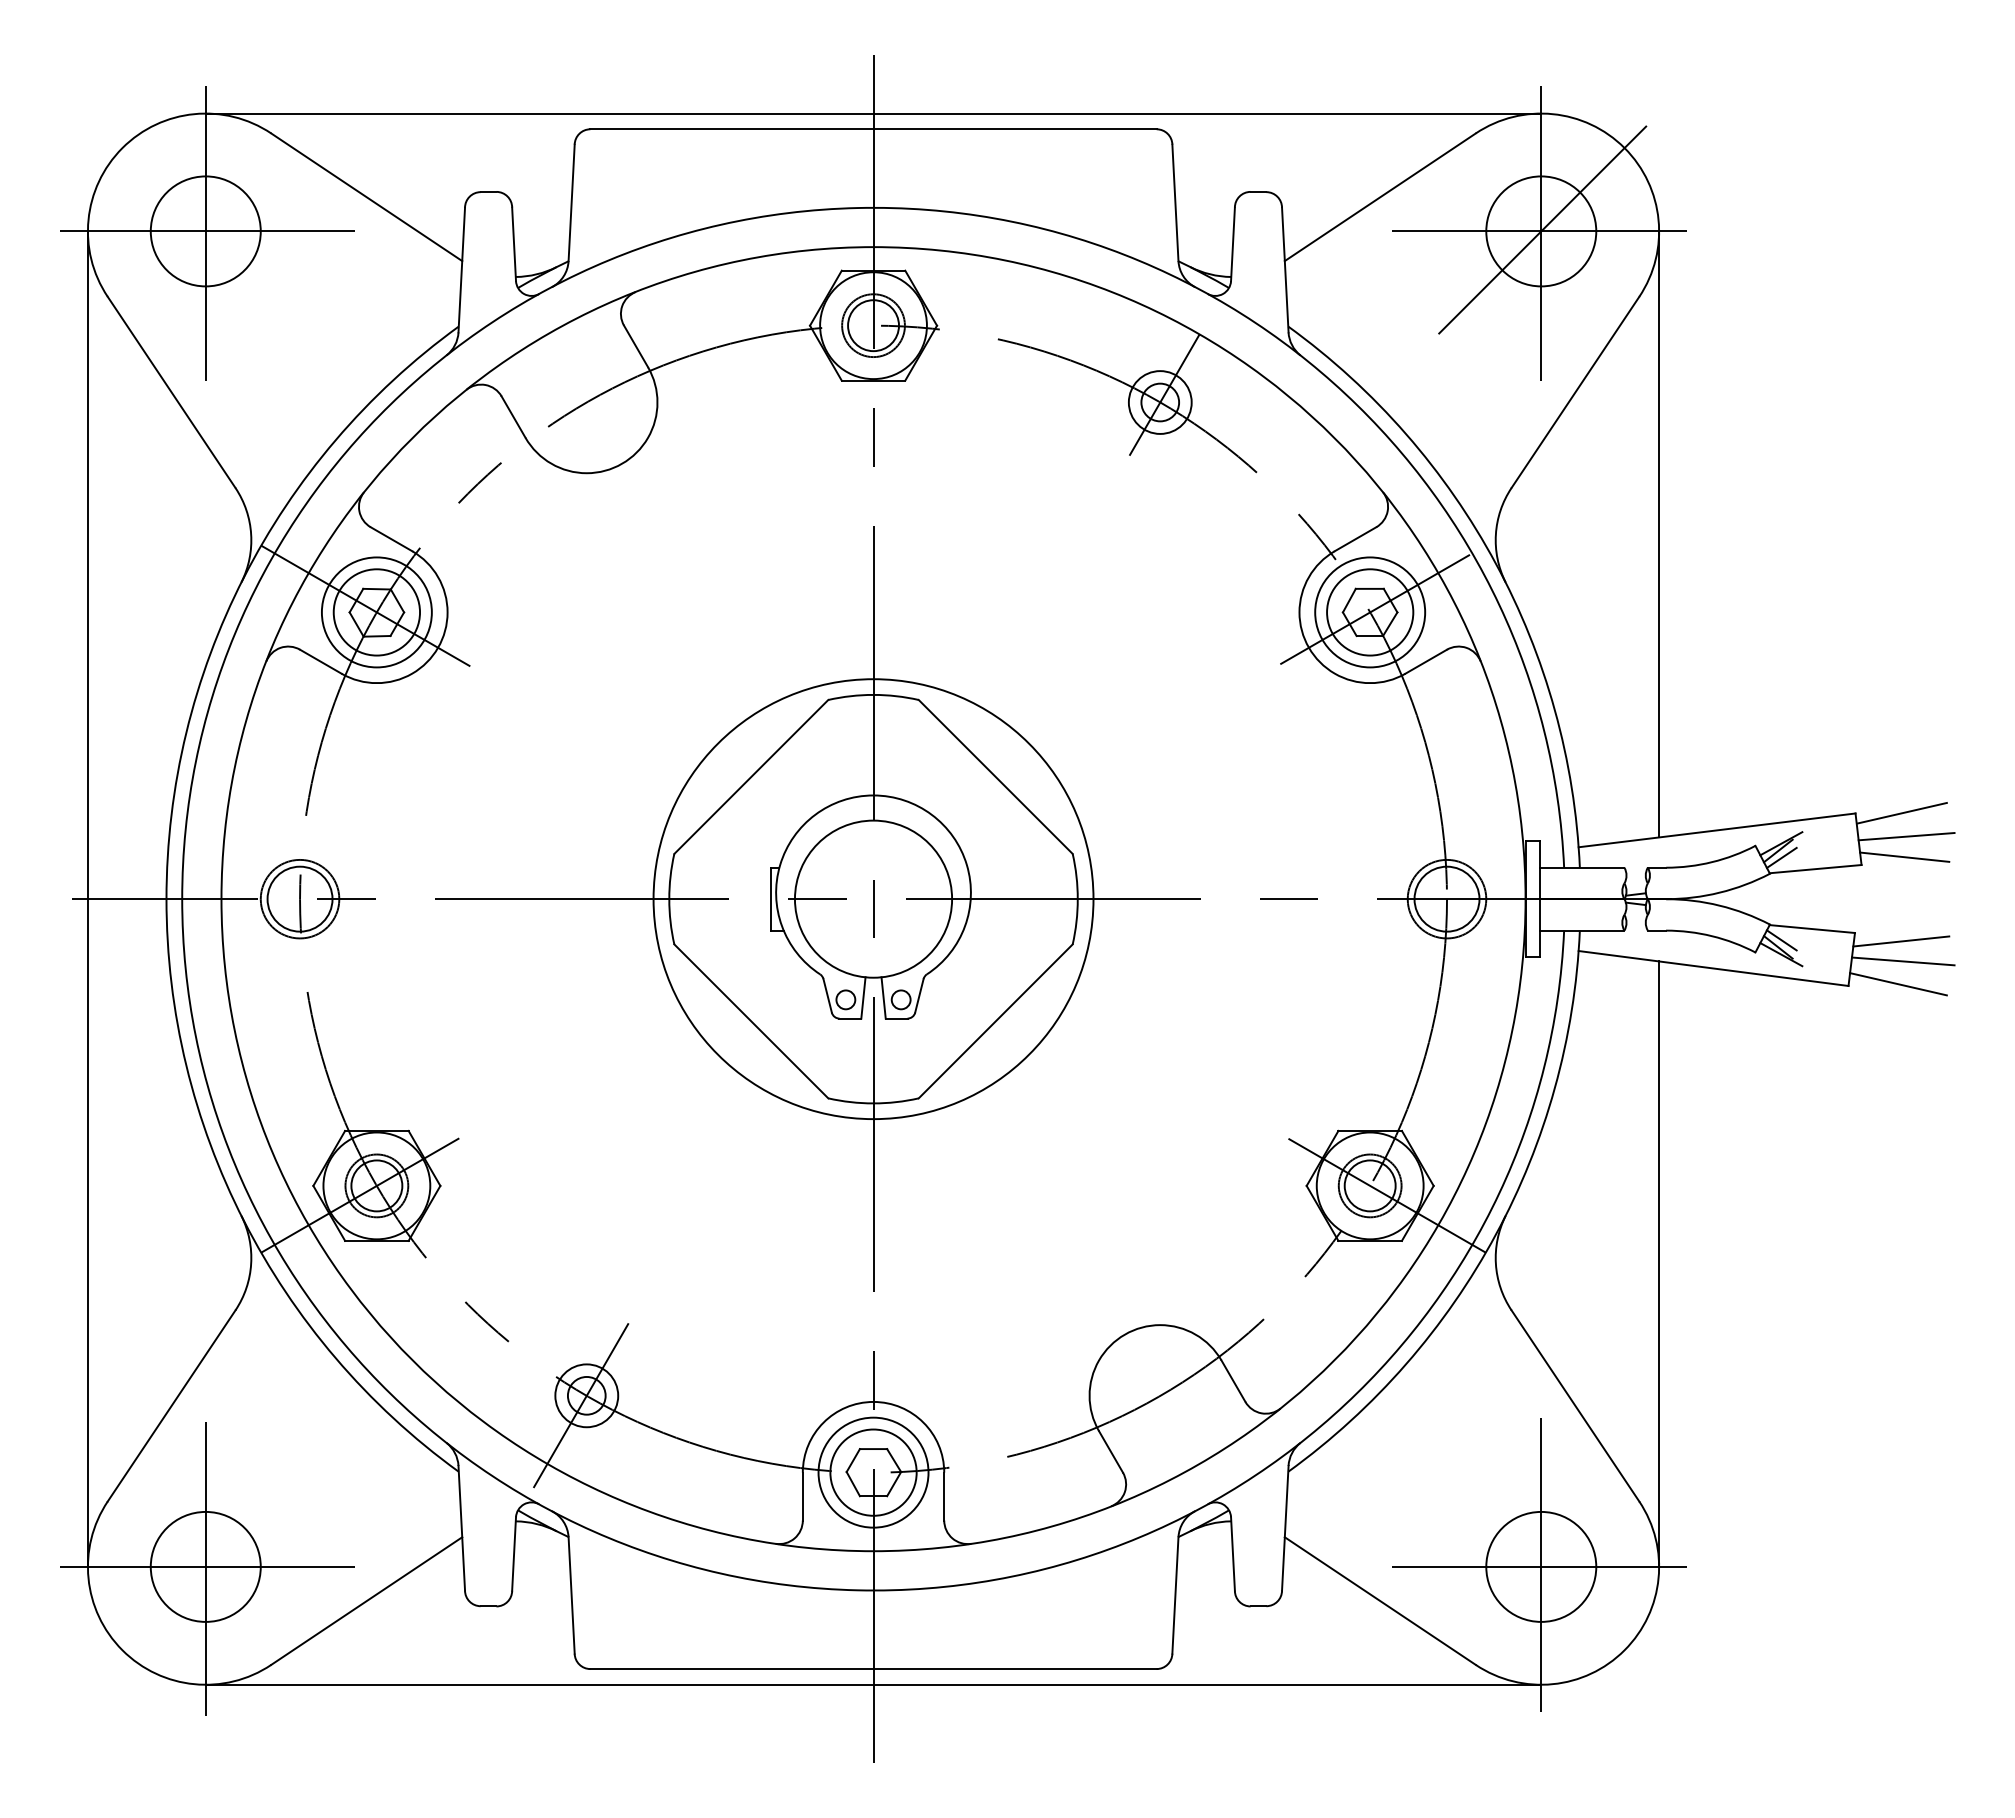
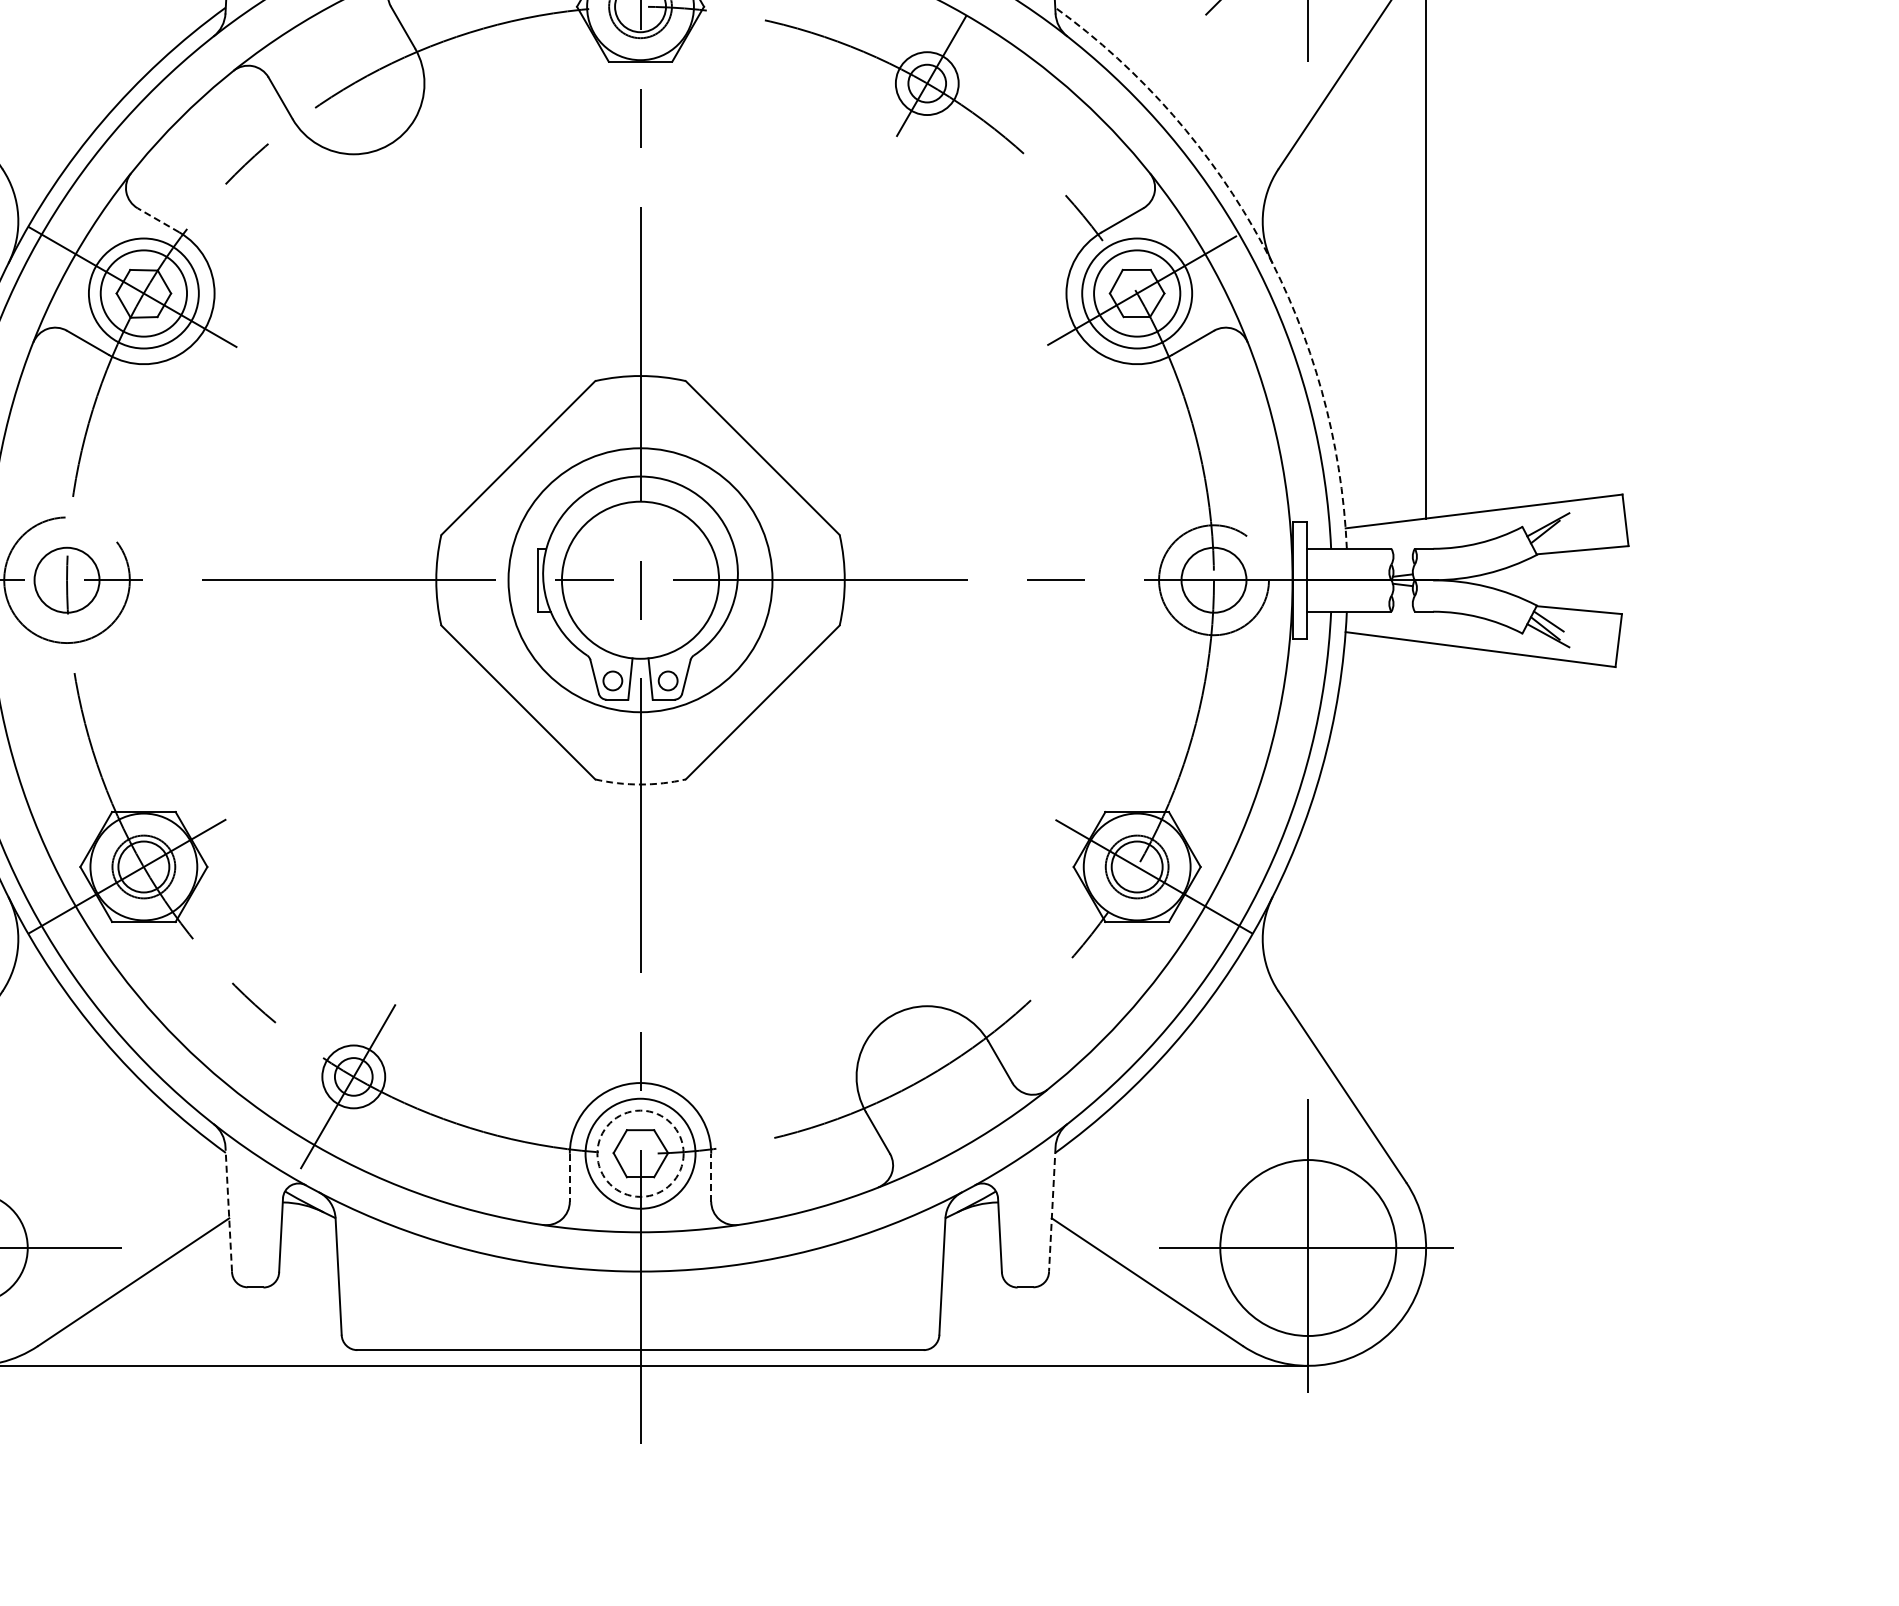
line: (391, 539) -> (158, 220), solid -> dashed
arc: (1495, 563) -> (1262, 244), solid -> dashed
line: (1901, 812) -> (1668, 493), removed
line: (1906, 836) -> (1673, 517), removed
line: (1904, 856) -> (1671, 537), removed
line: (1781, 857) -> (1548, 538), removed
circle: (299, 898) -> (66, 579), size x1.6
circle: (1446, 898) -> (1213, 579), size x1.4
circle: (873, 899) -> (640, 580), size x0.6
line: (1901, 941) -> (1668, 622), removed
line: (1902, 961) -> (1669, 642), removed
line: (1898, 984) -> (1665, 665), removed
arc: (873, 1103) -> (640, 784), solid -> dashed
line: (1659, 1263) -> (1426, 944), removed
circle: (873, 1472) -> (640, 1153), solid -> dashed
line: (802, 1496) -> (569, 1177), solid -> dashed
line: (944, 1496) -> (711, 1177), solid -> dashed
line: (461, 1527) -> (228, 1208), solid -> dashed
line: (1285, 1528) -> (1052, 1209), solid -> dashed
circle: (1541, 1566) -> (1308, 1247), size x1.6

